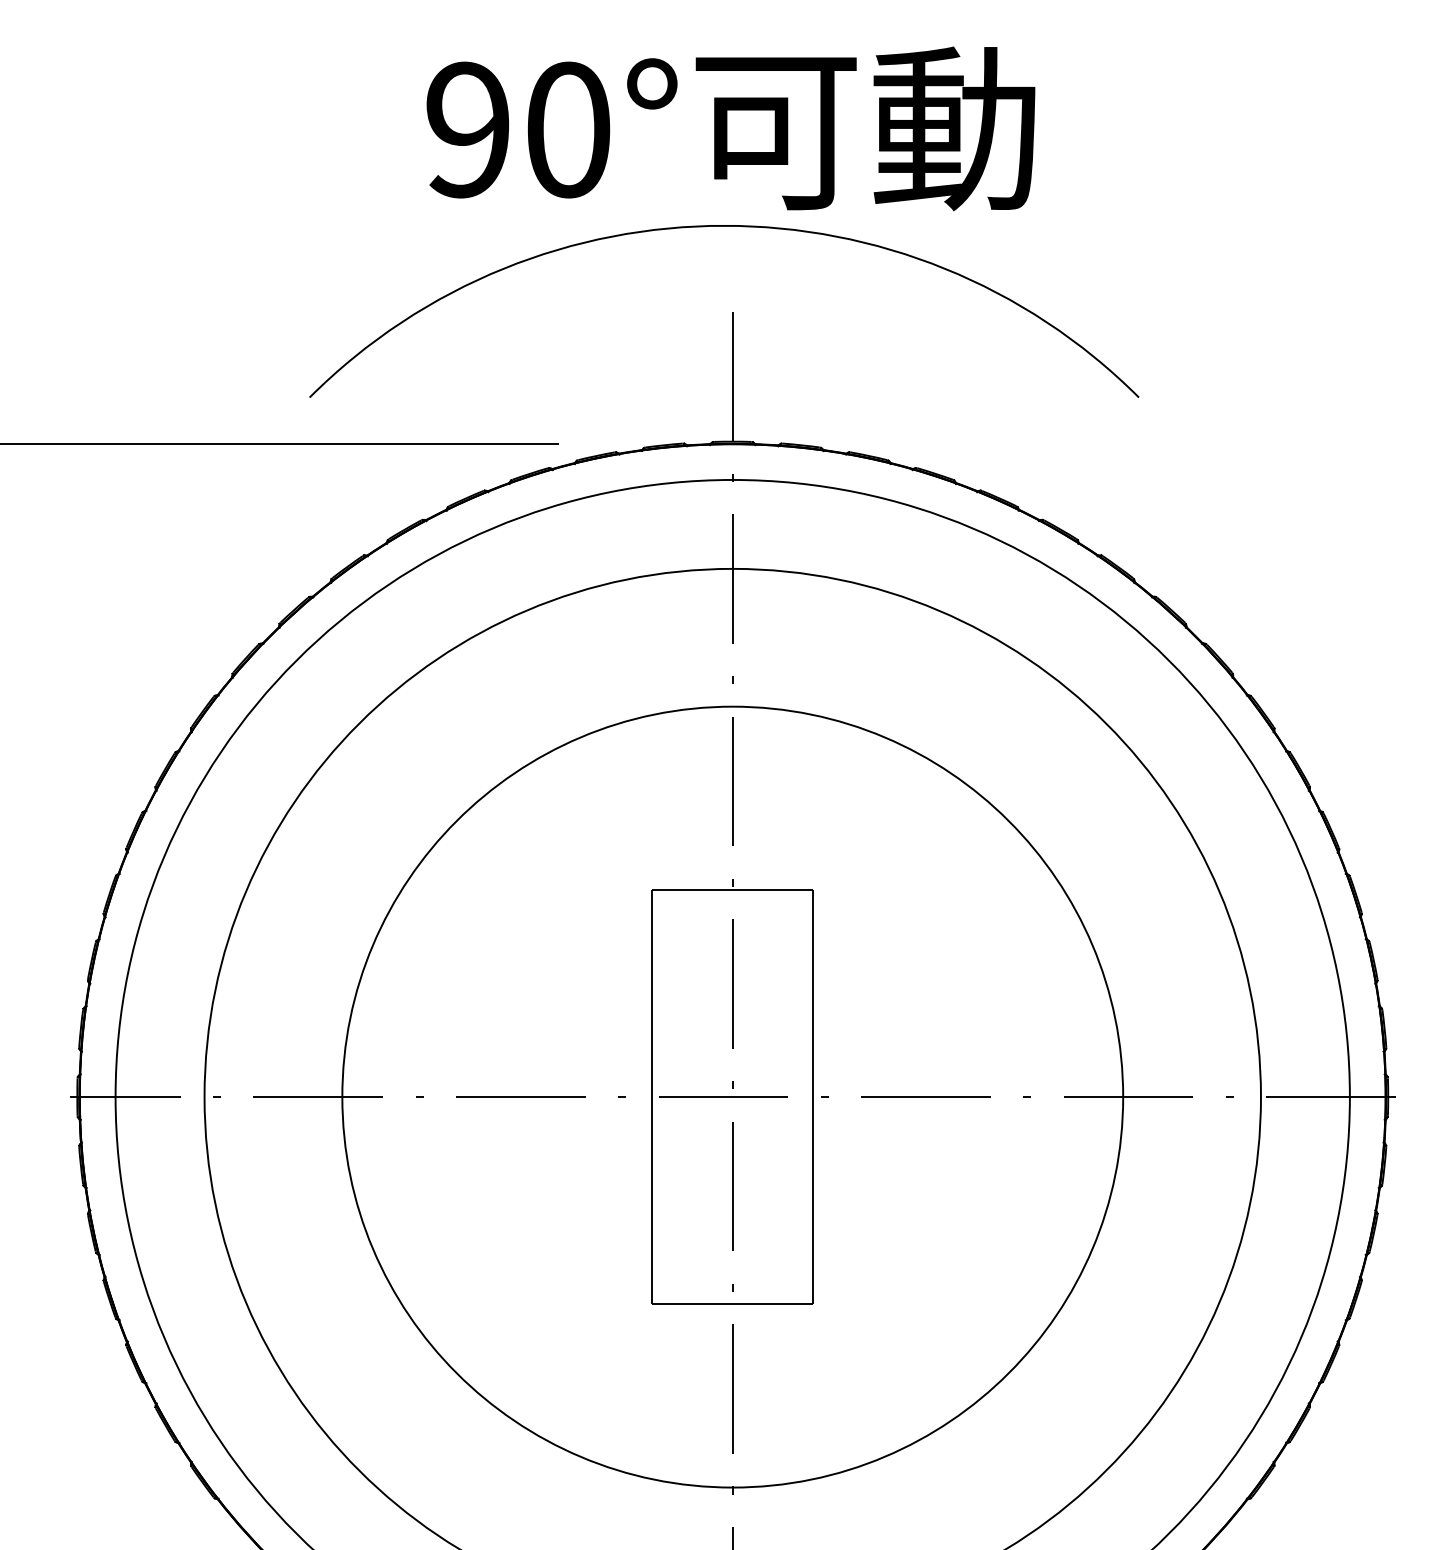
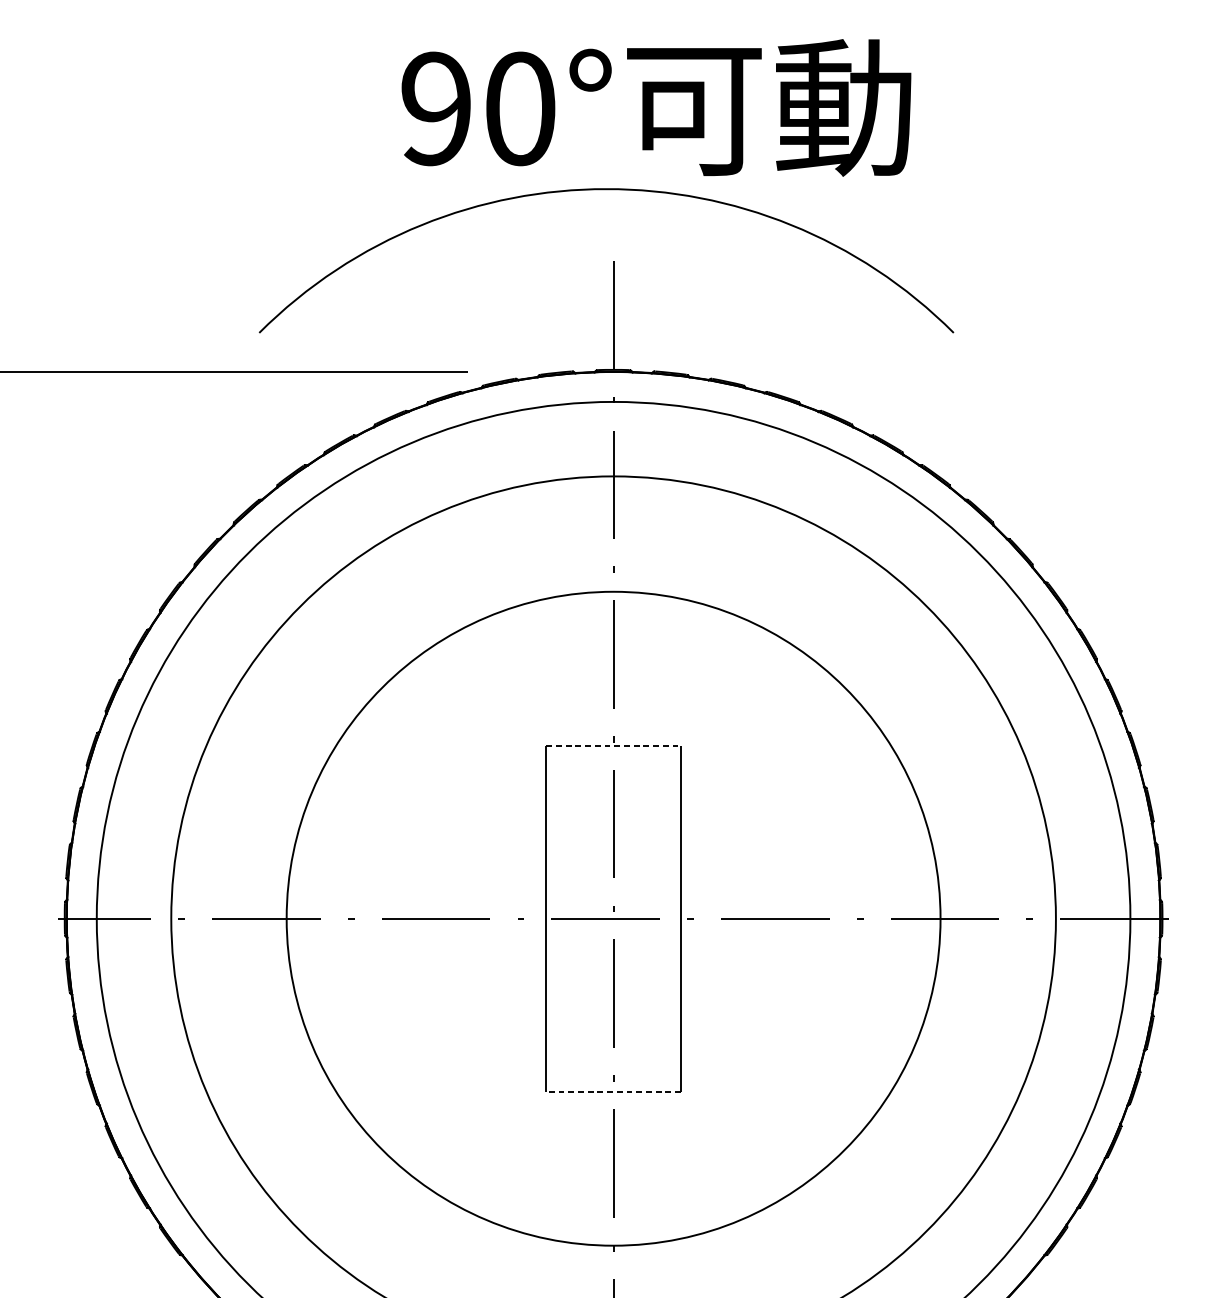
text: (730, 128) -> (656, 107), moved
line: (733, 890) -> (614, 745), solid -> dashed
line: (732, 1303) -> (613, 1091), solid -> dashed

